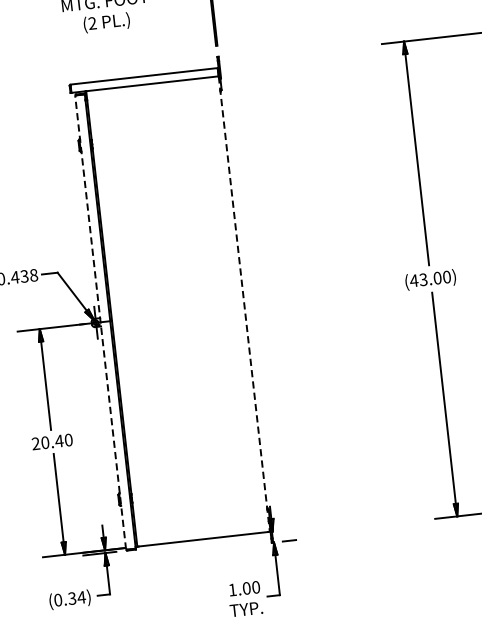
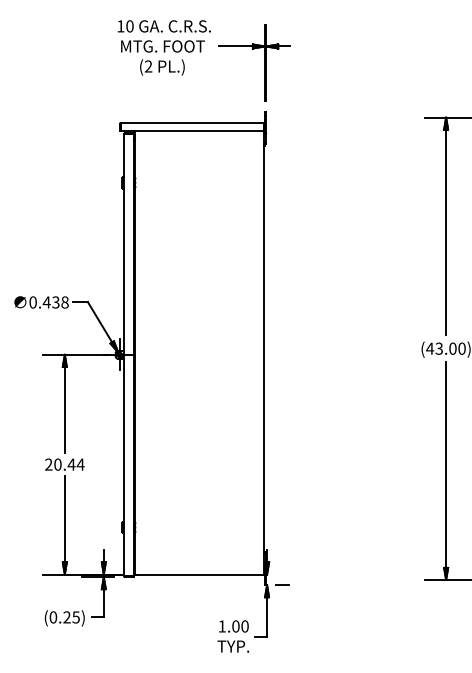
line: (244, 303) -> (264, 352), dashed -> solid
line: (101, 322) -> (124, 355), dashed -> solid
text: (68, 439) -> (80, 464), 20.40 -> 20.44
text: (76, 598) -> (71, 617), (0.34) -> (0.25)

